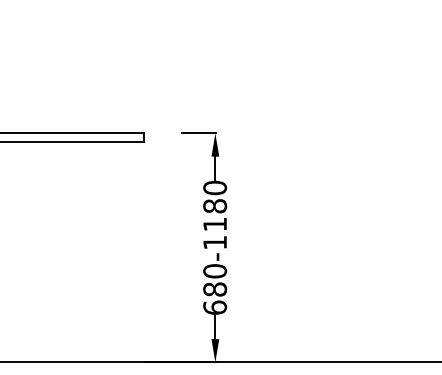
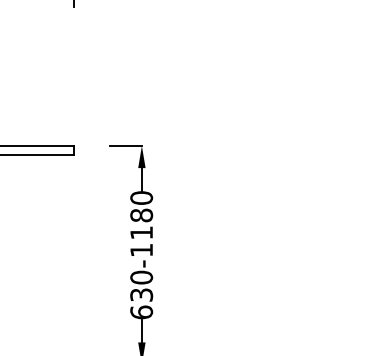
text: (215, 289) -> (142, 295), 680-1180 -> 630-1180

